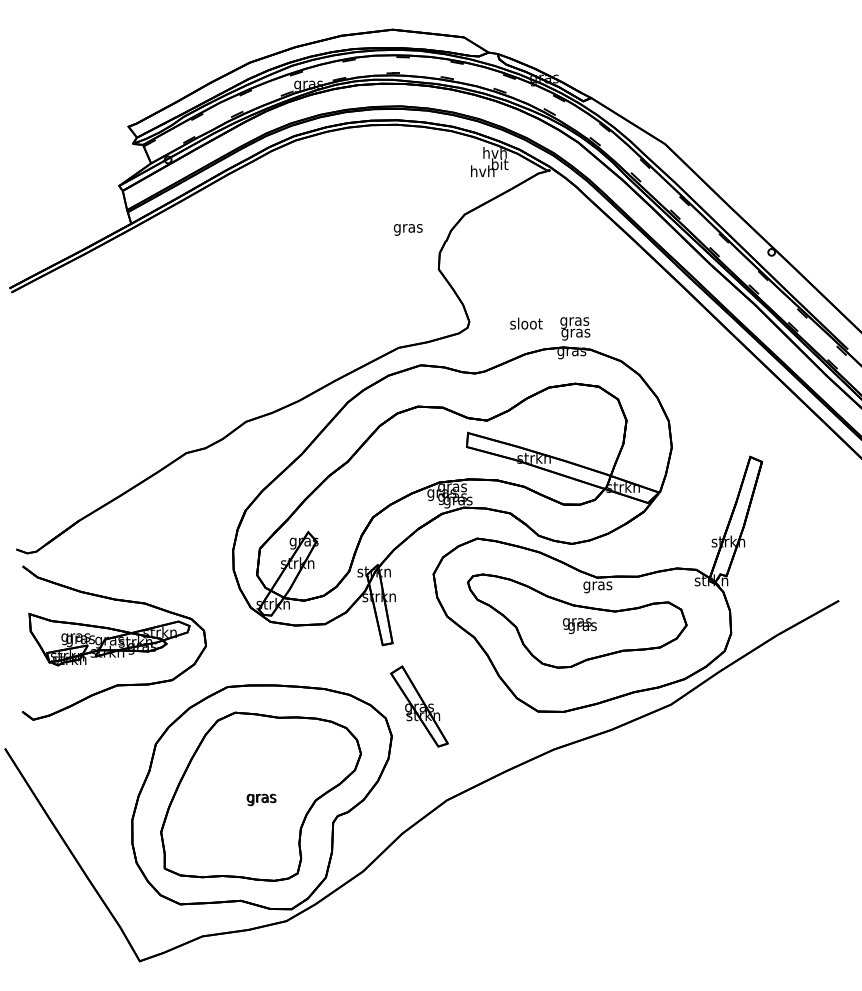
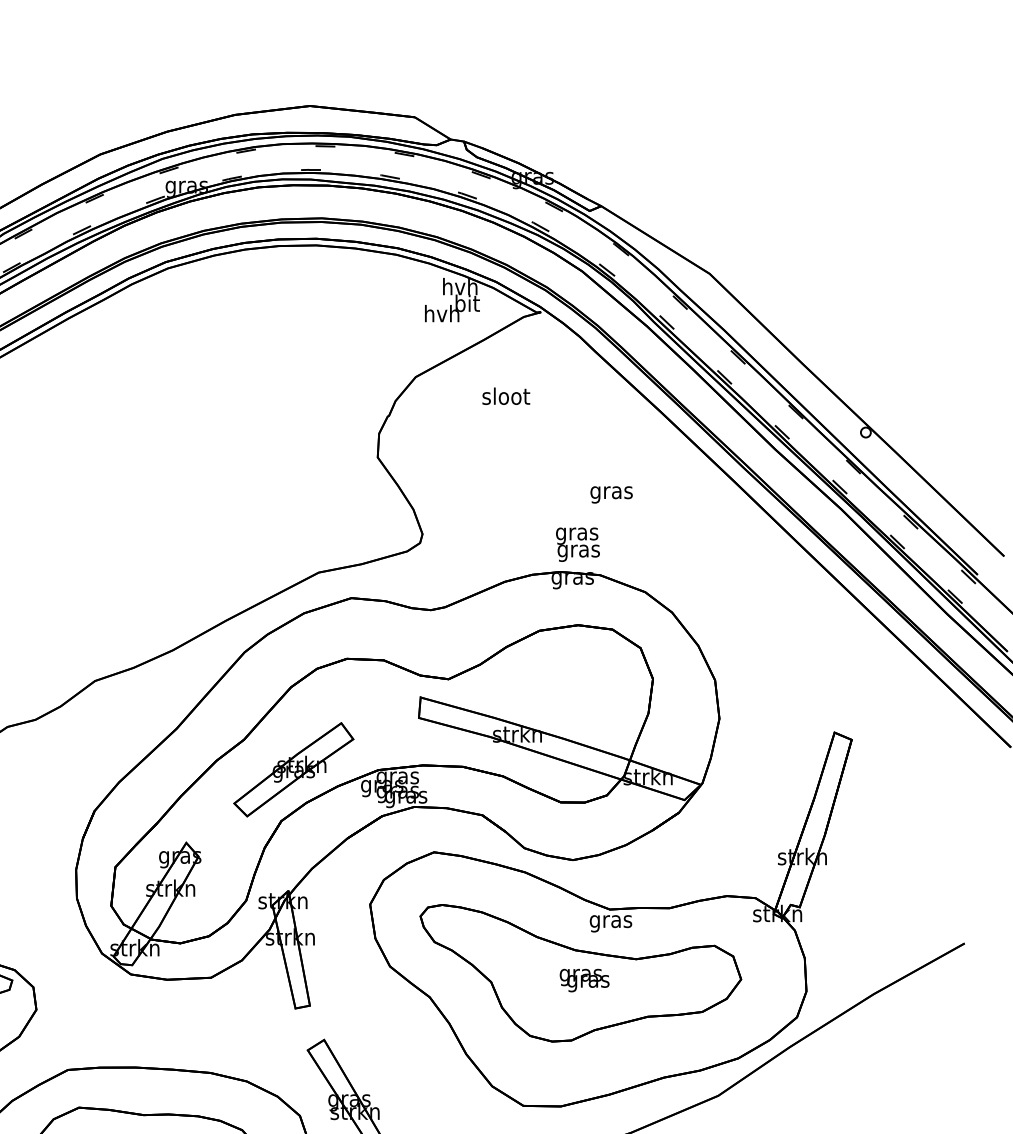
text: (407, 229) -> (610, 494), moved
text: (526, 323) -> (506, 396), moved
part: (381, 482) -> (293, 770), added

